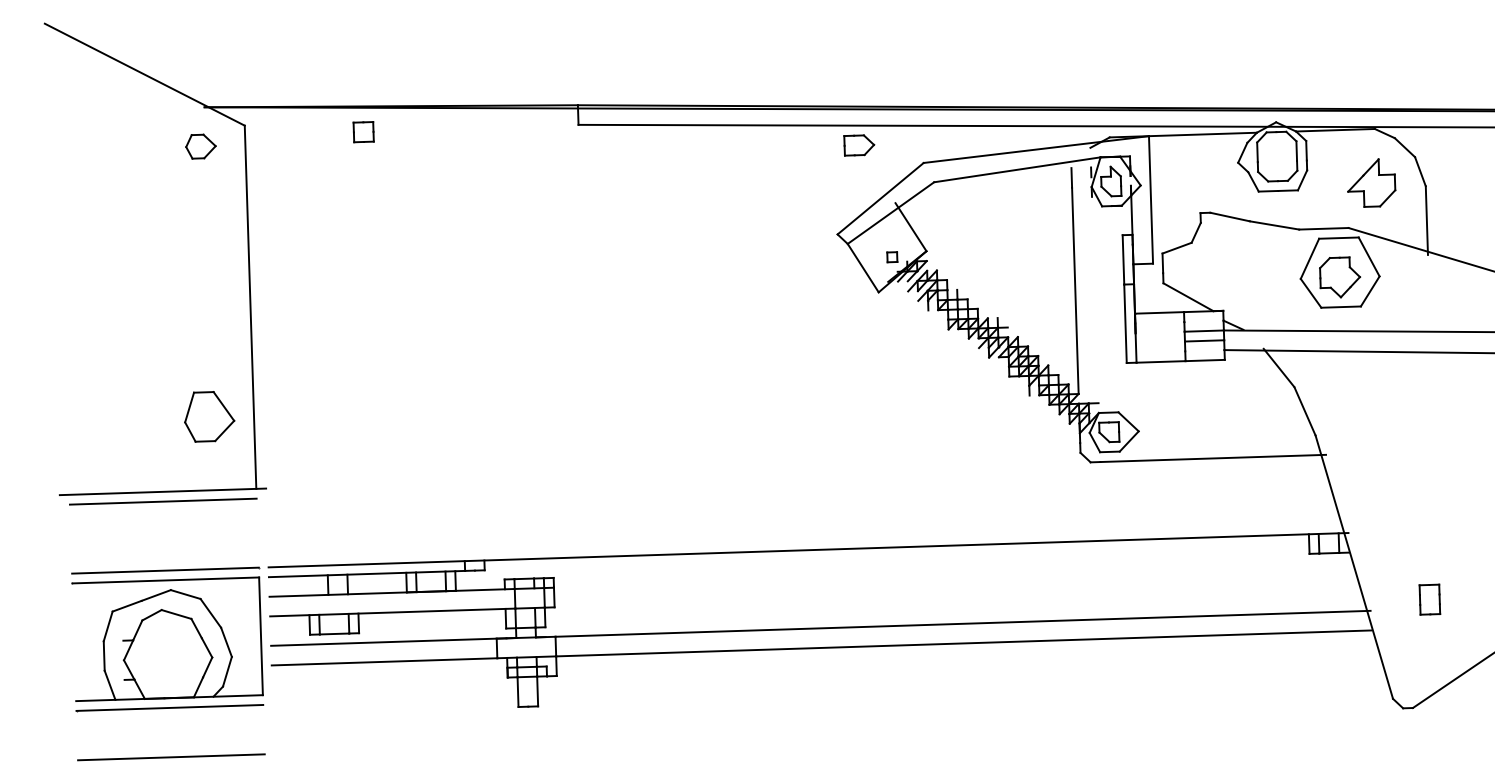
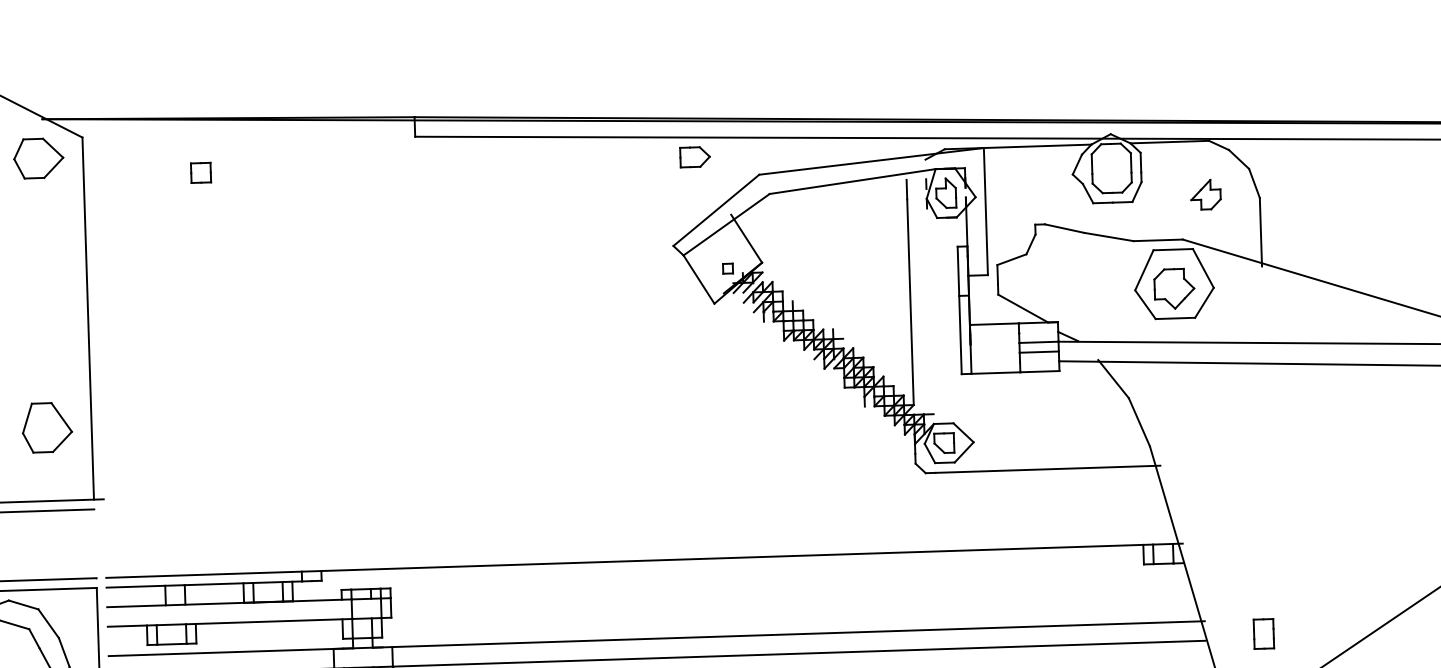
part: (363, 132) -> (200, 173), moved
part: (200, 146) -> (38, 158), size x1.67
part: (1371, 182) -> (1205, 194), size x0.62
part: (1429, 599) -> (1263, 633), moved

